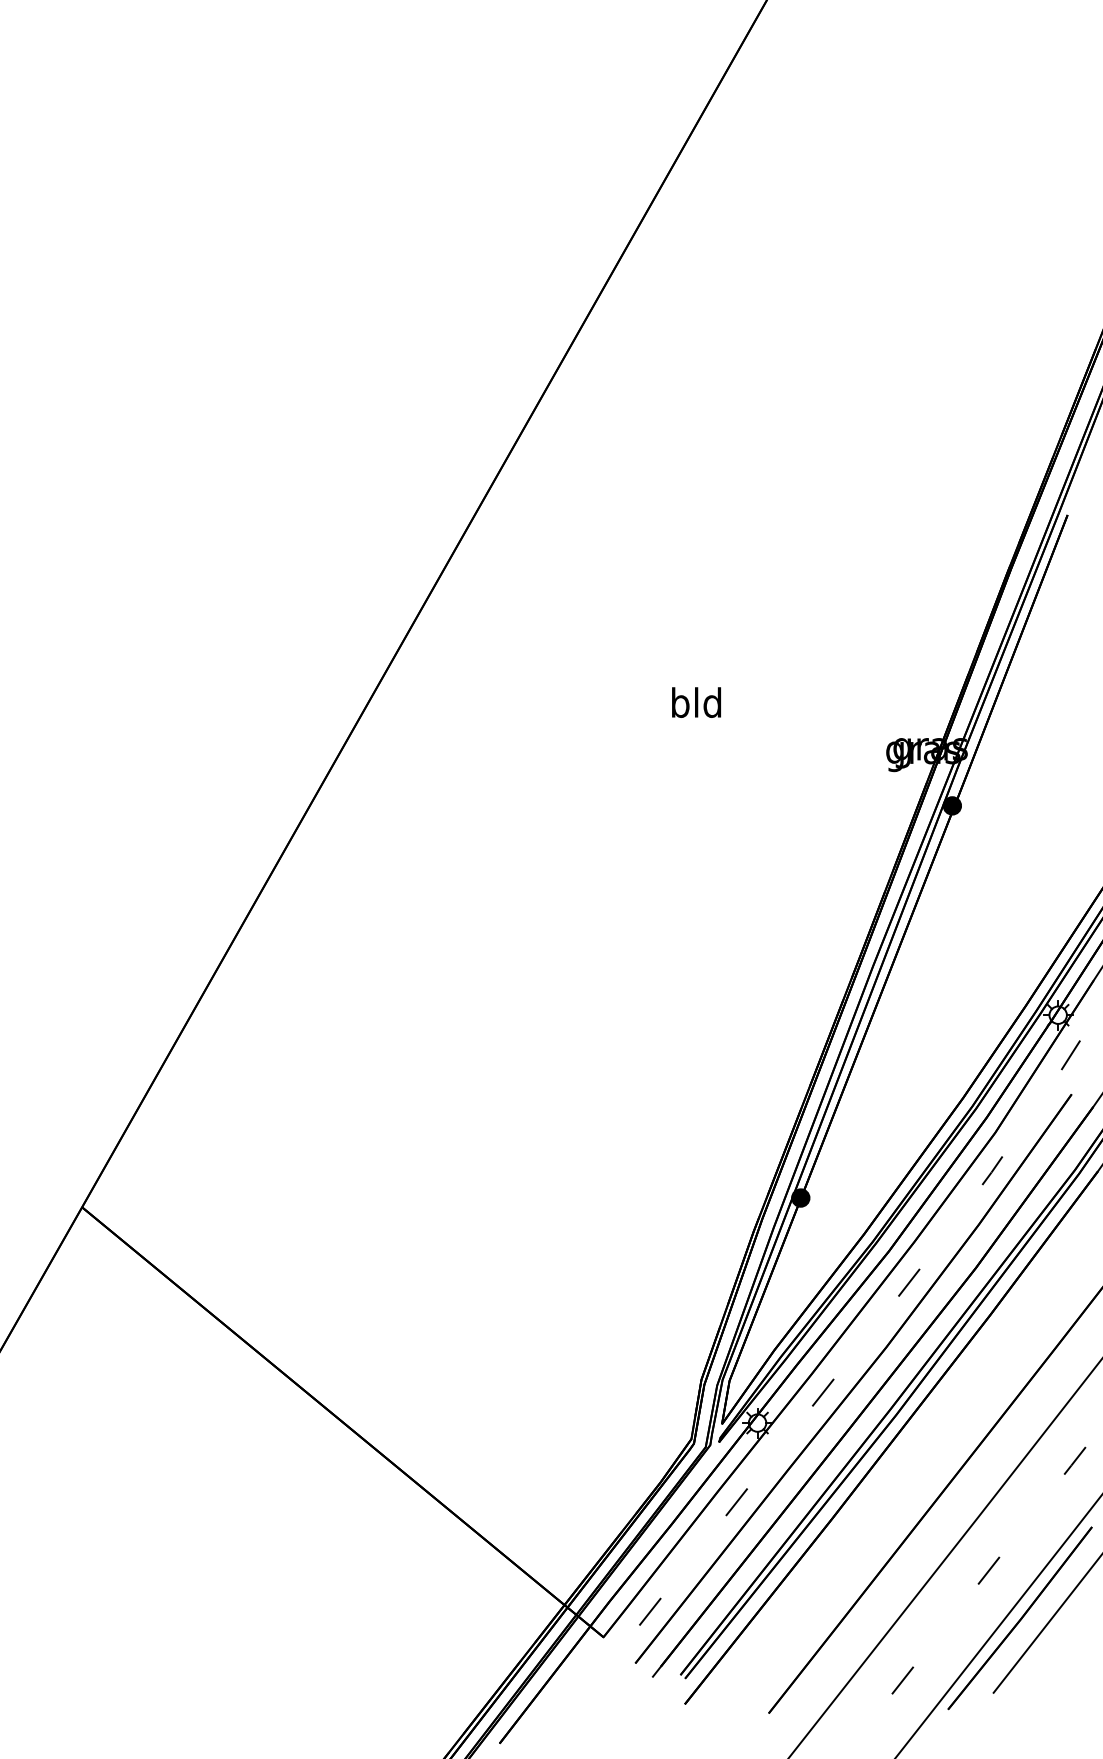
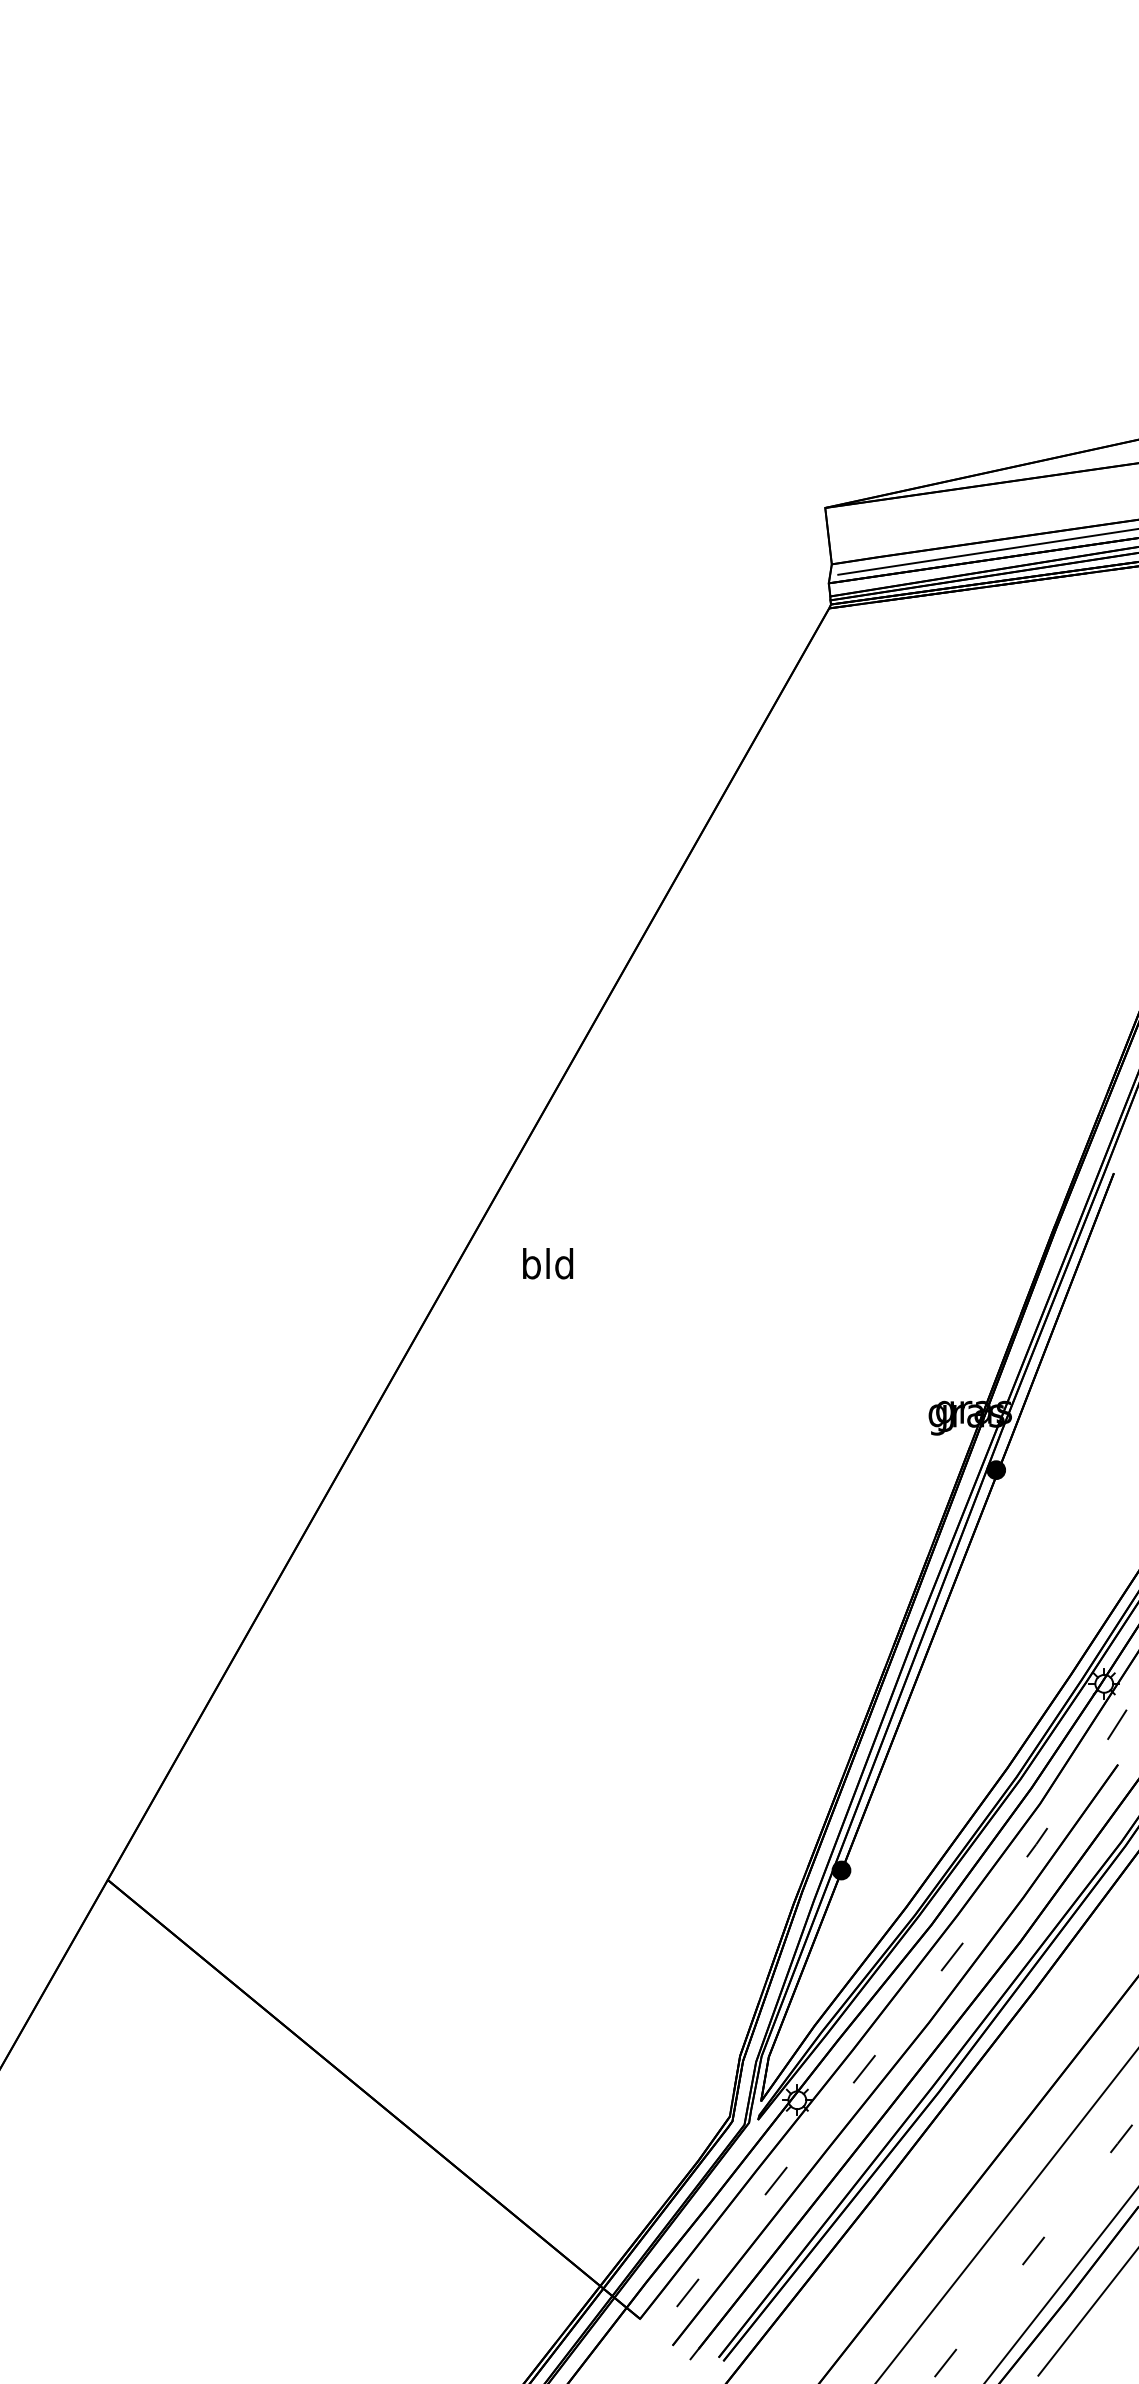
text: (696, 702) -> (548, 1263), moved

